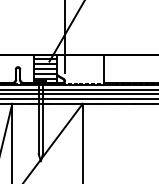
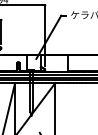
hatch: (44, 67) -> (33, 62), removed

